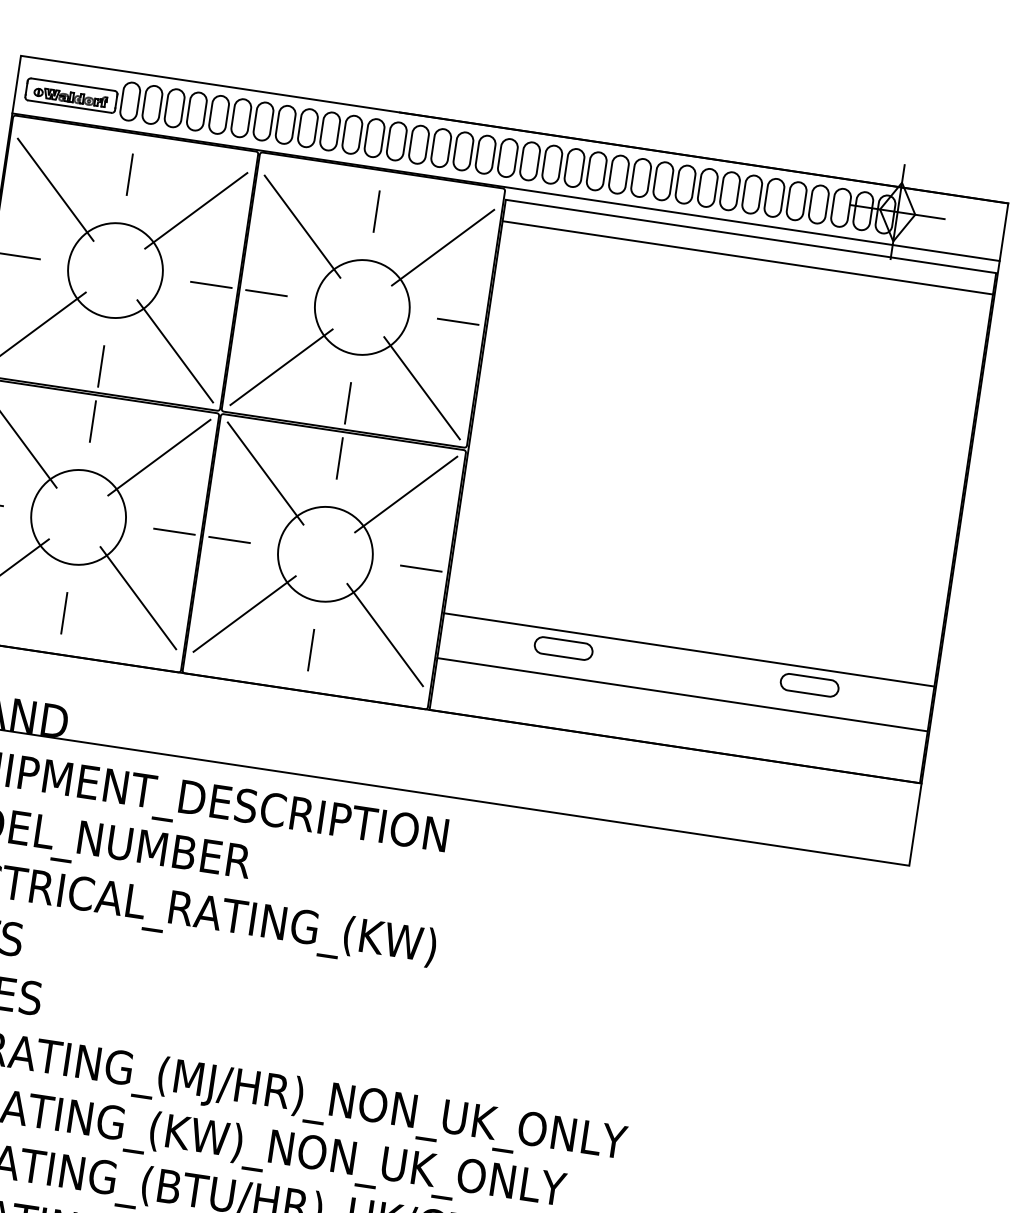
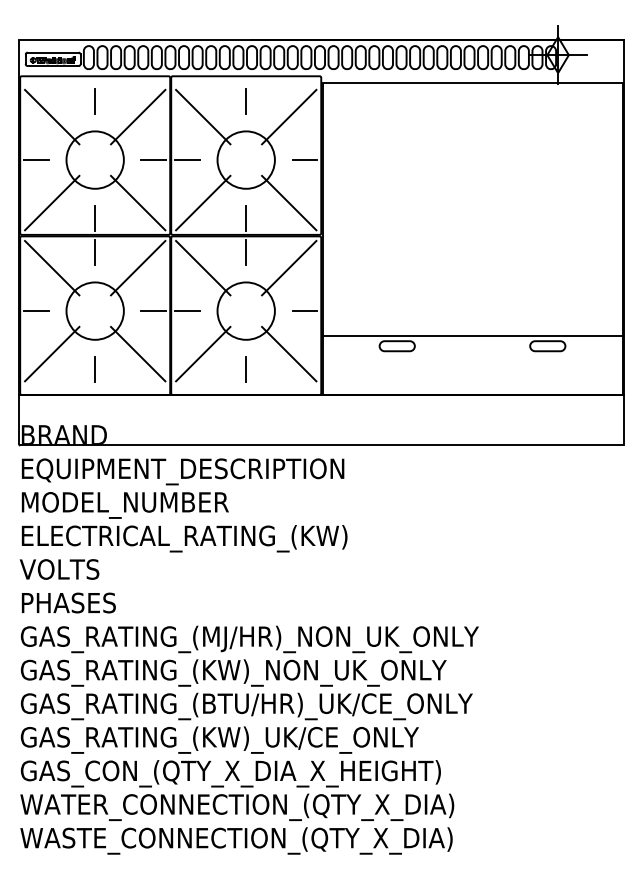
line: (505, 187) -> (321, 75), removed
line: (747, 257) -> (472, 95), removed
line: (682, 695) -> (472, 363), removed

